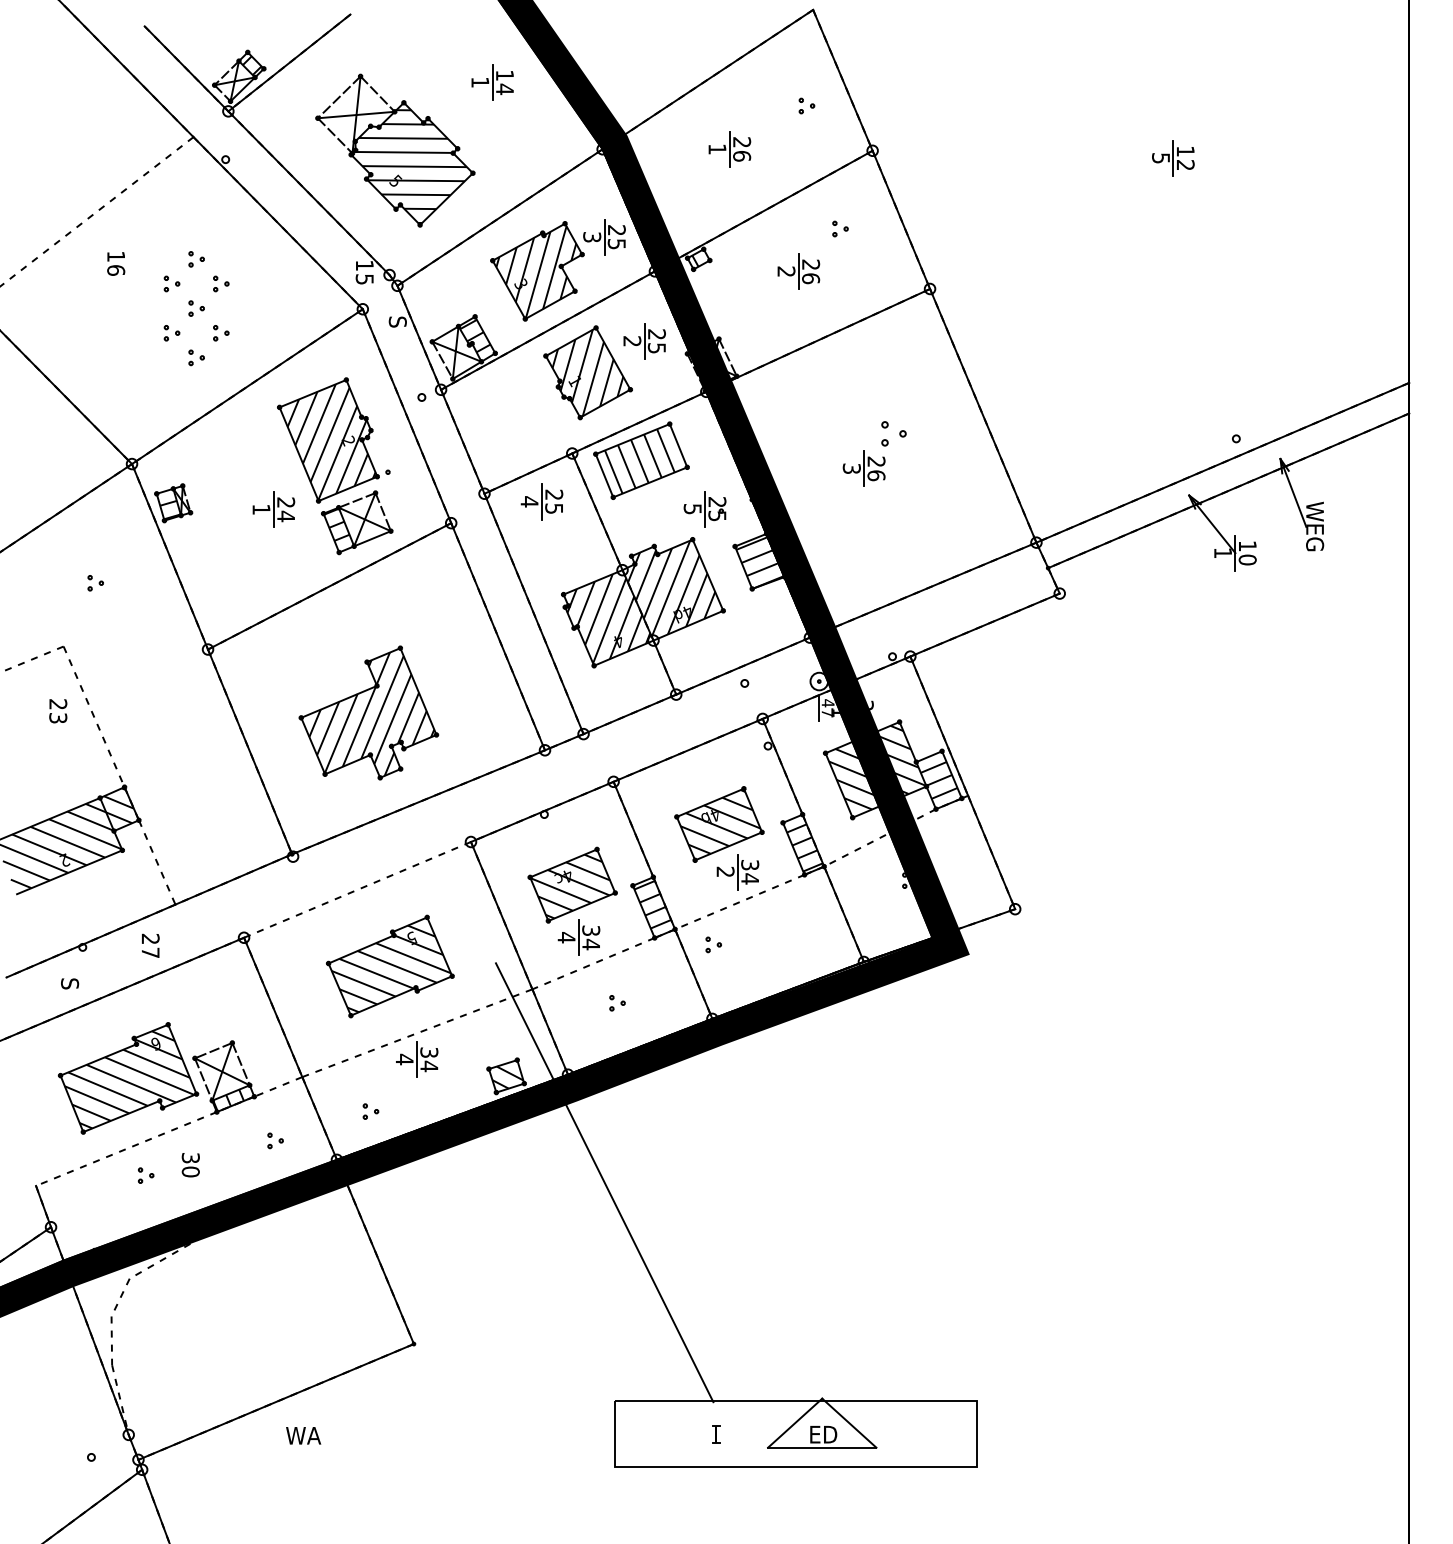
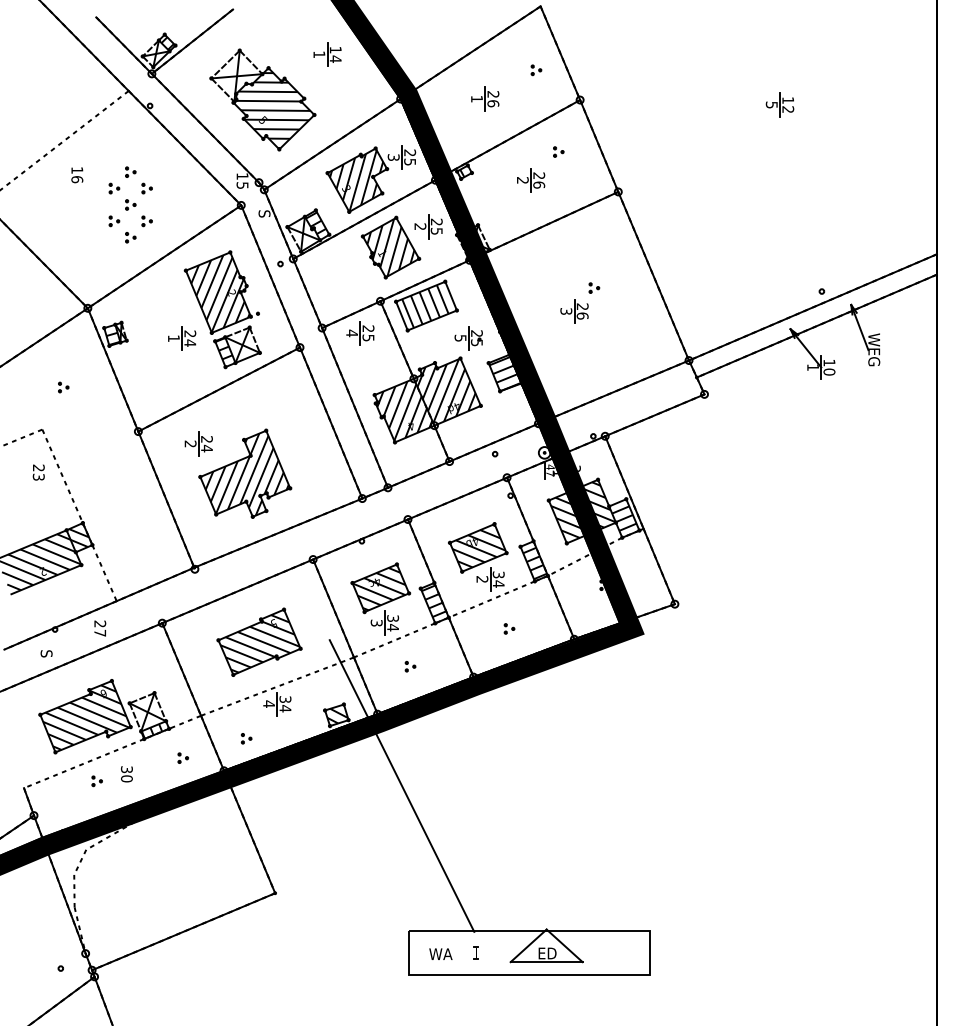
part: (894, 432) -> (594, 287), size x0.62
part: (298, 667) -> (198, 443), added
line: (357, 890) -> (237, 591), added
text: (566, 936) -> (376, 622), 4 -> 3
part: (713, 944) -> (509, 628), moved
text: (303, 1434) -> (440, 953), moved

